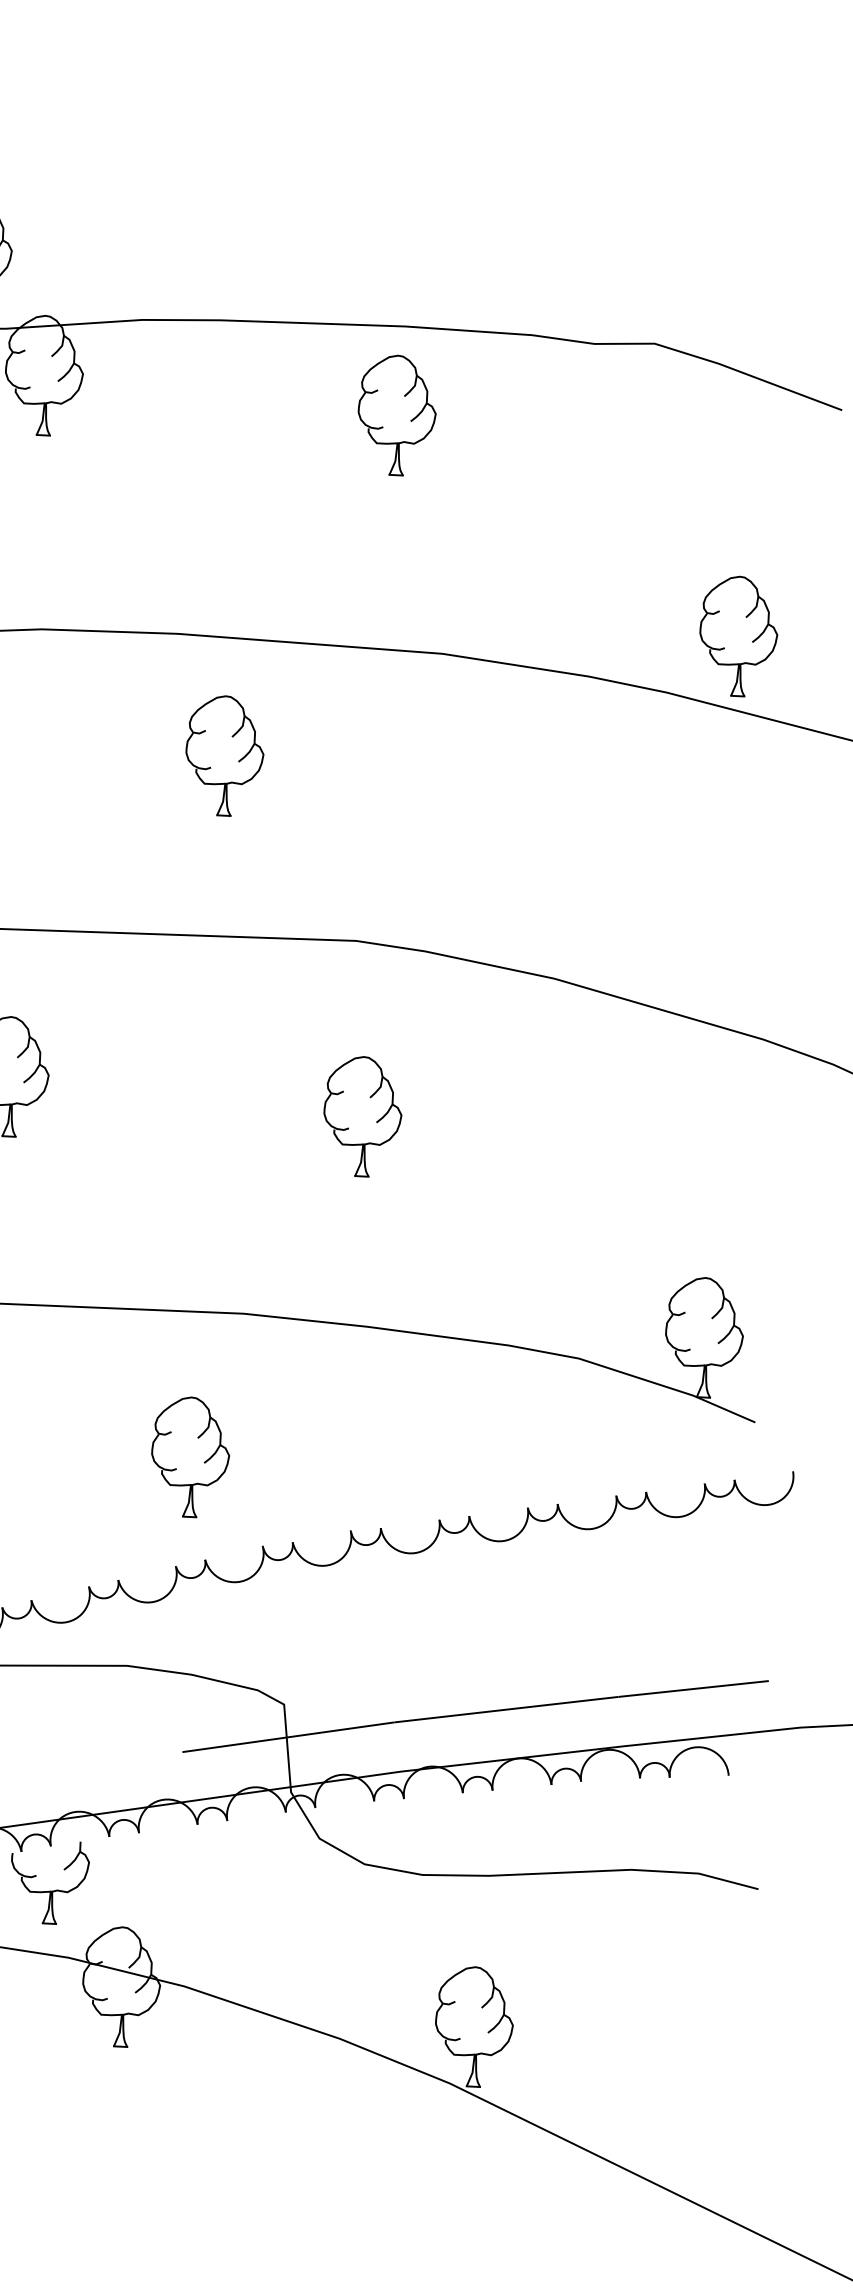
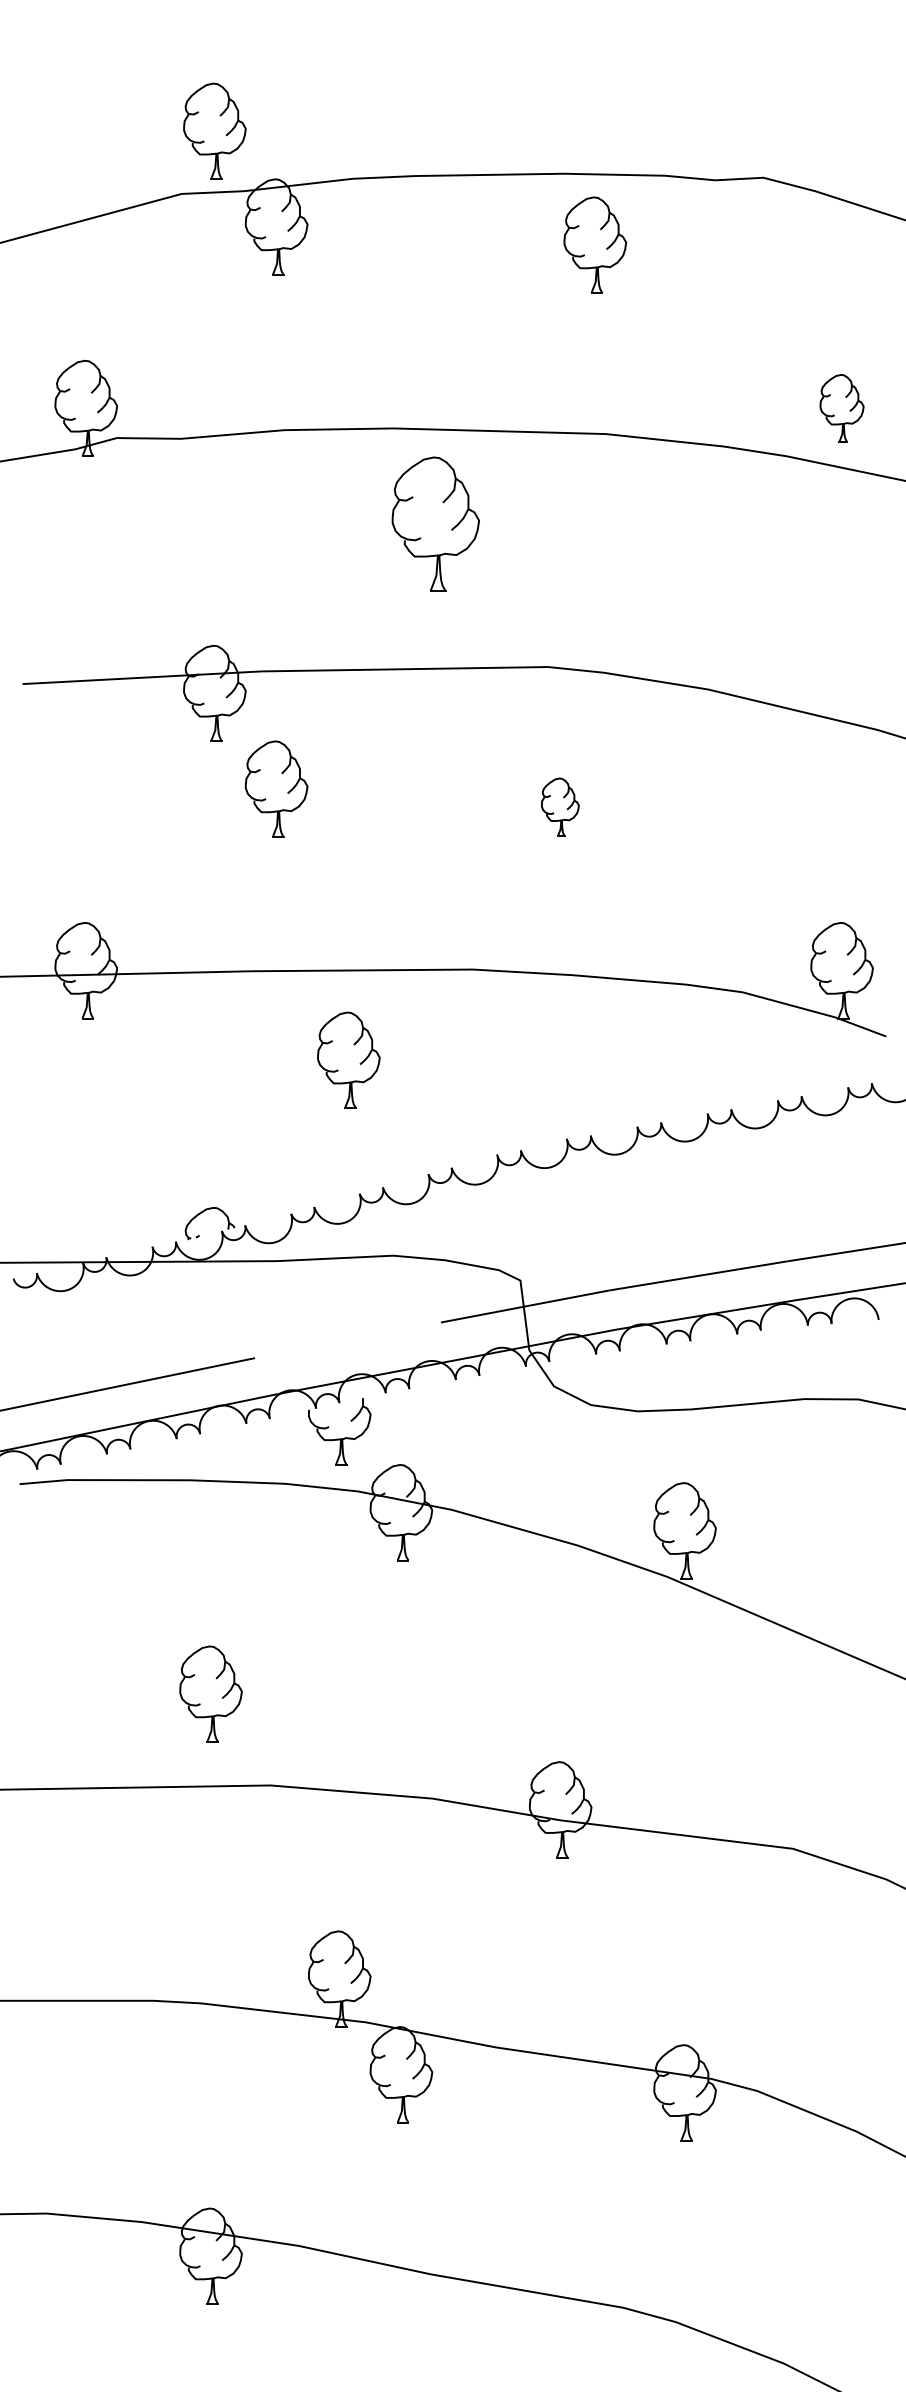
part: (397, 414) -> (595, 244), moved
part: (737, 635) -> (841, 407), size x0.7
part: (224, 754) -> (435, 523), size x1.4
part: (363, 1115) -> (560, 806), size x0.6
part: (190, 1456) -> (348, 1059), moved

